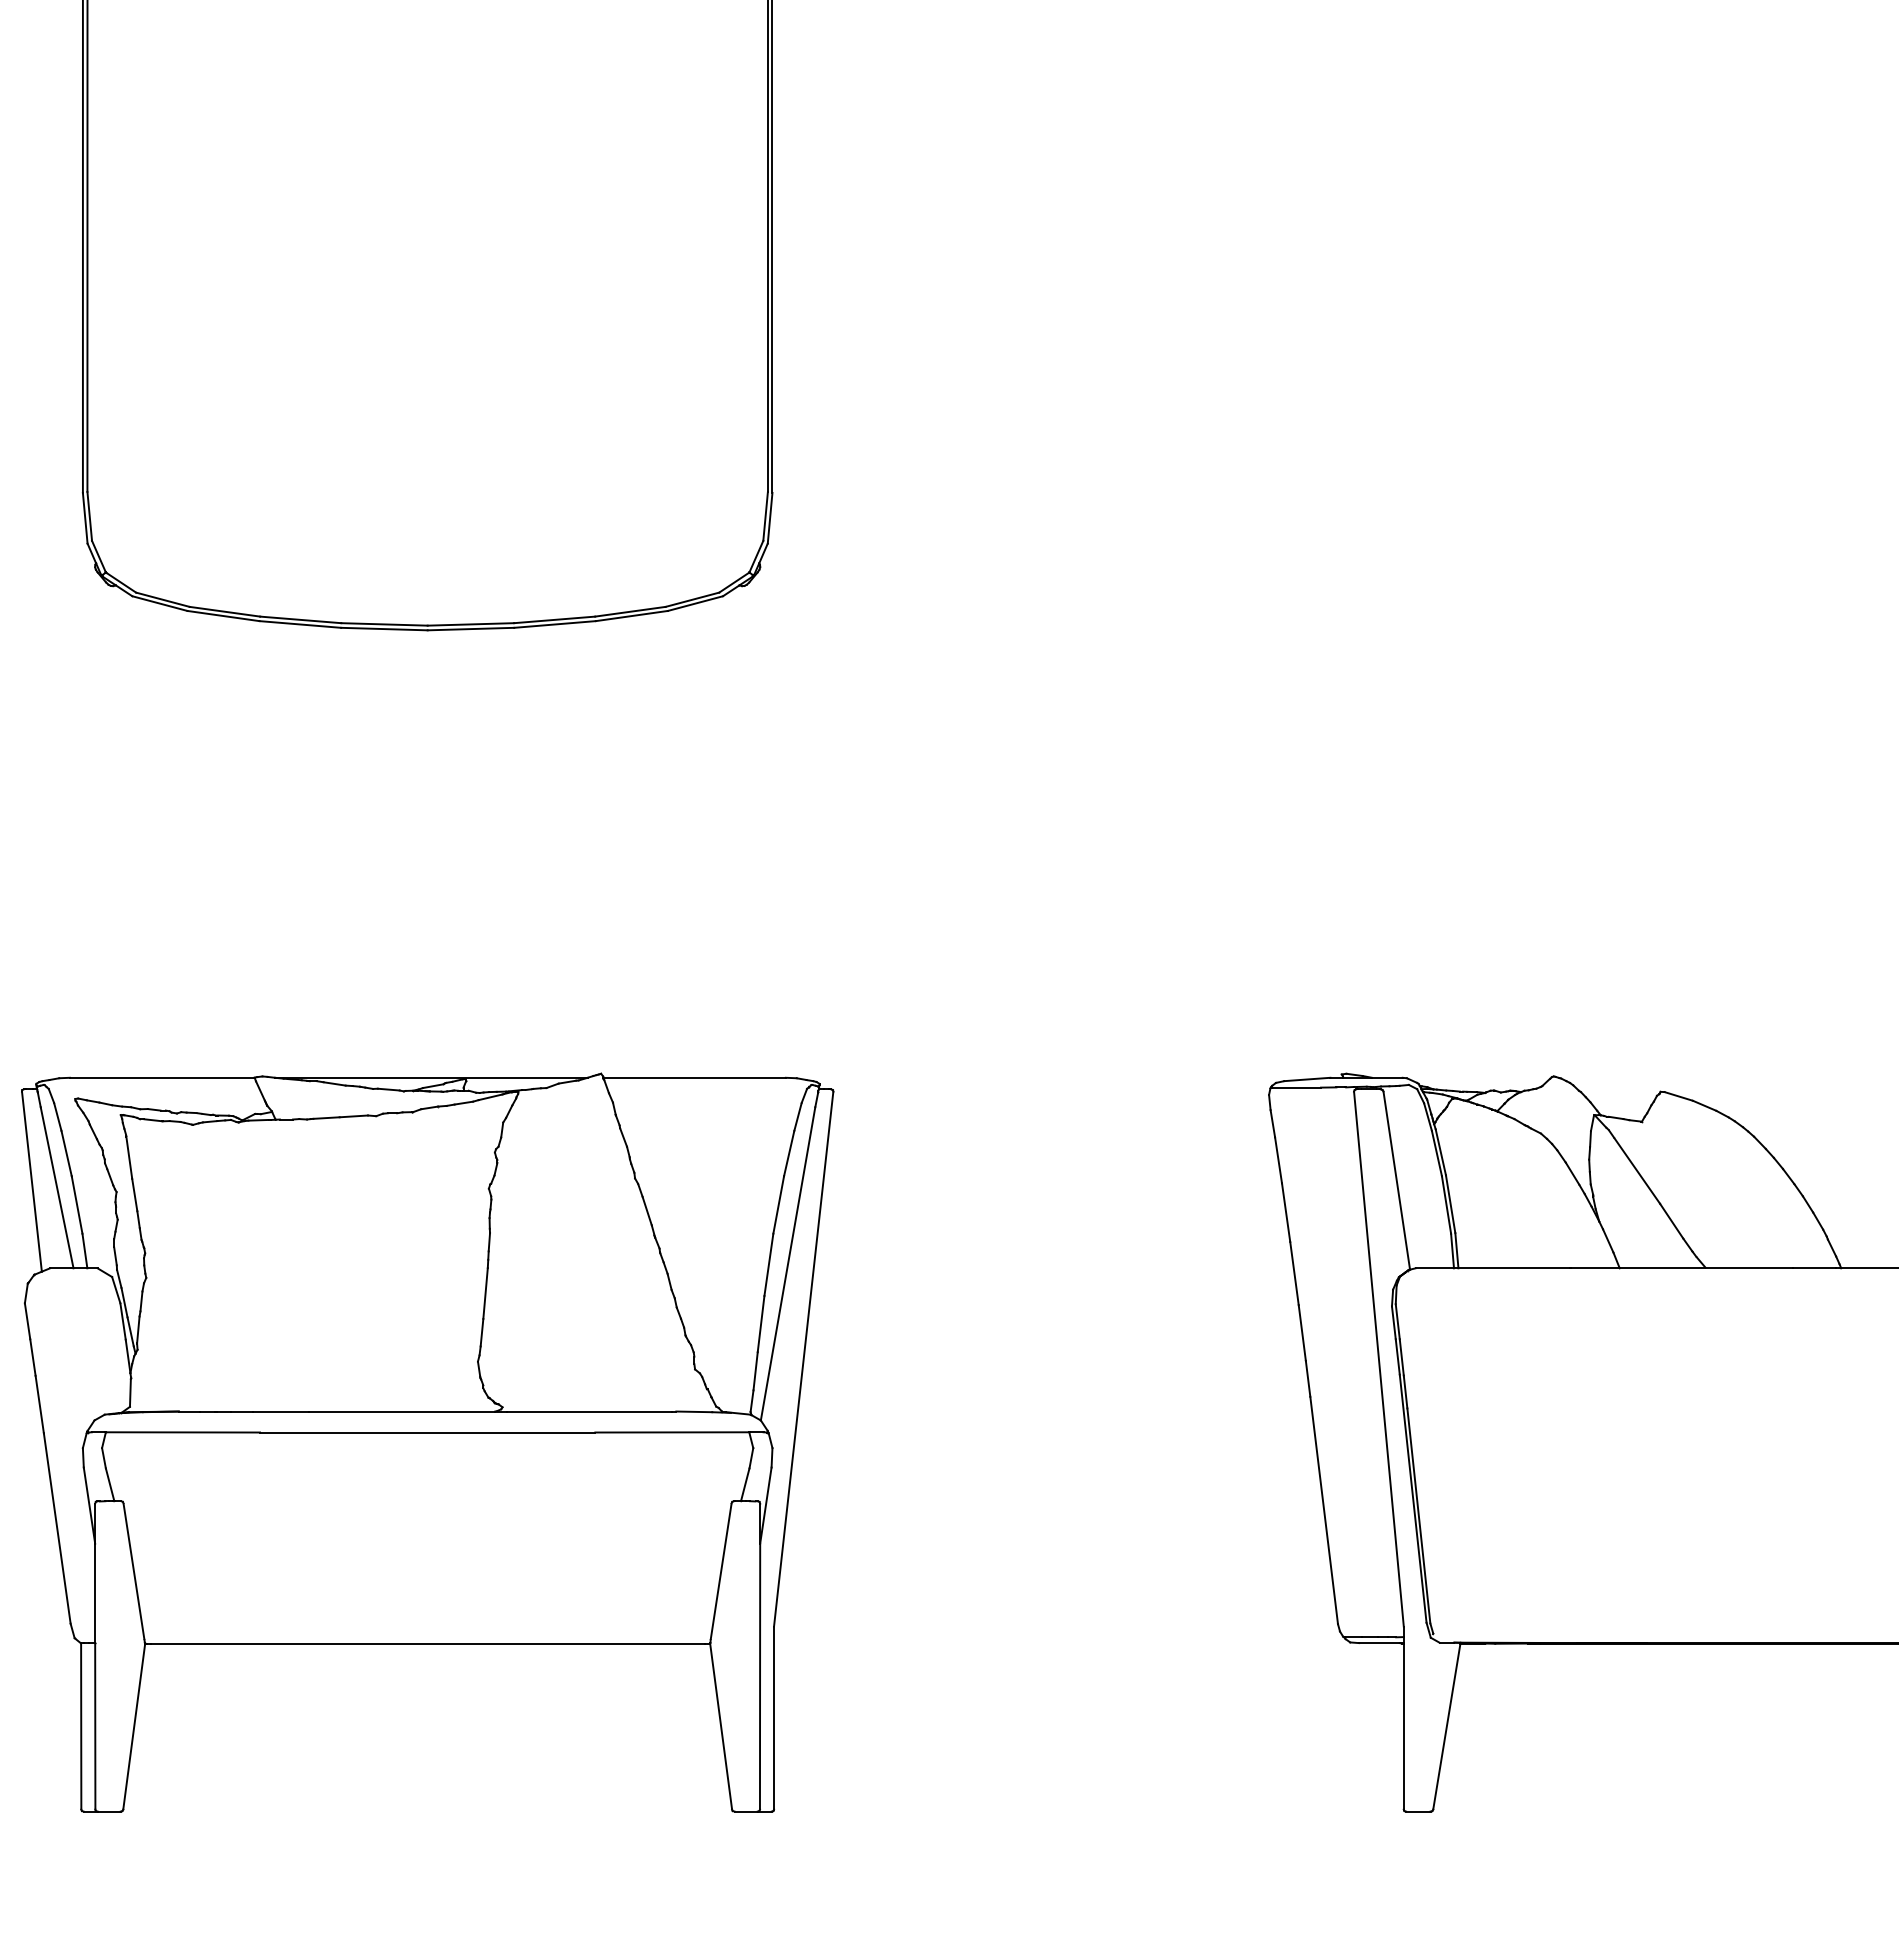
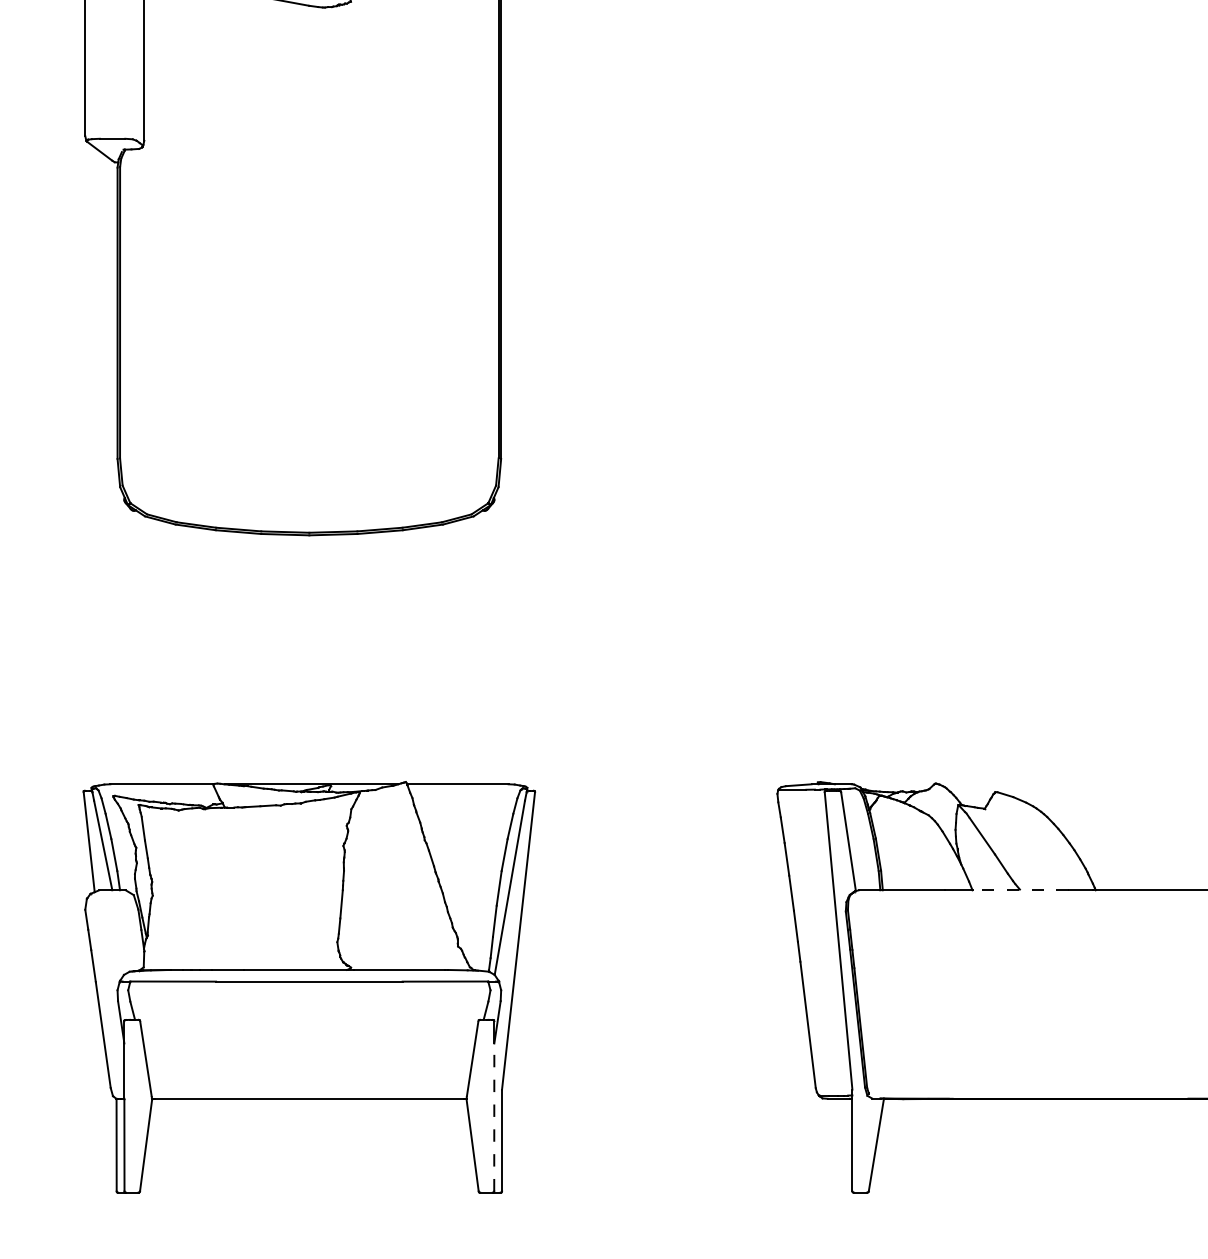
line: (1705, 1268) -> (1020, 890), solid -> dashed
line: (760, 1676) -> (494, 1117), solid -> dashed

